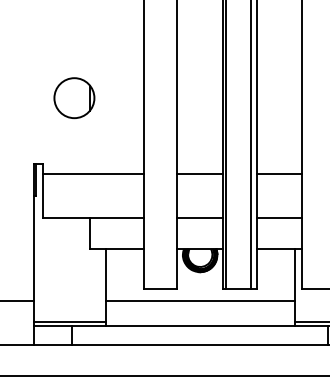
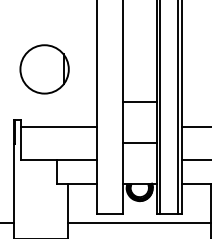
part: (74, 98) -> (44, 69), size x1.6
line: (200, 173) -> (139, 102), moved
line: (200, 217) -> (139, 143), moved

